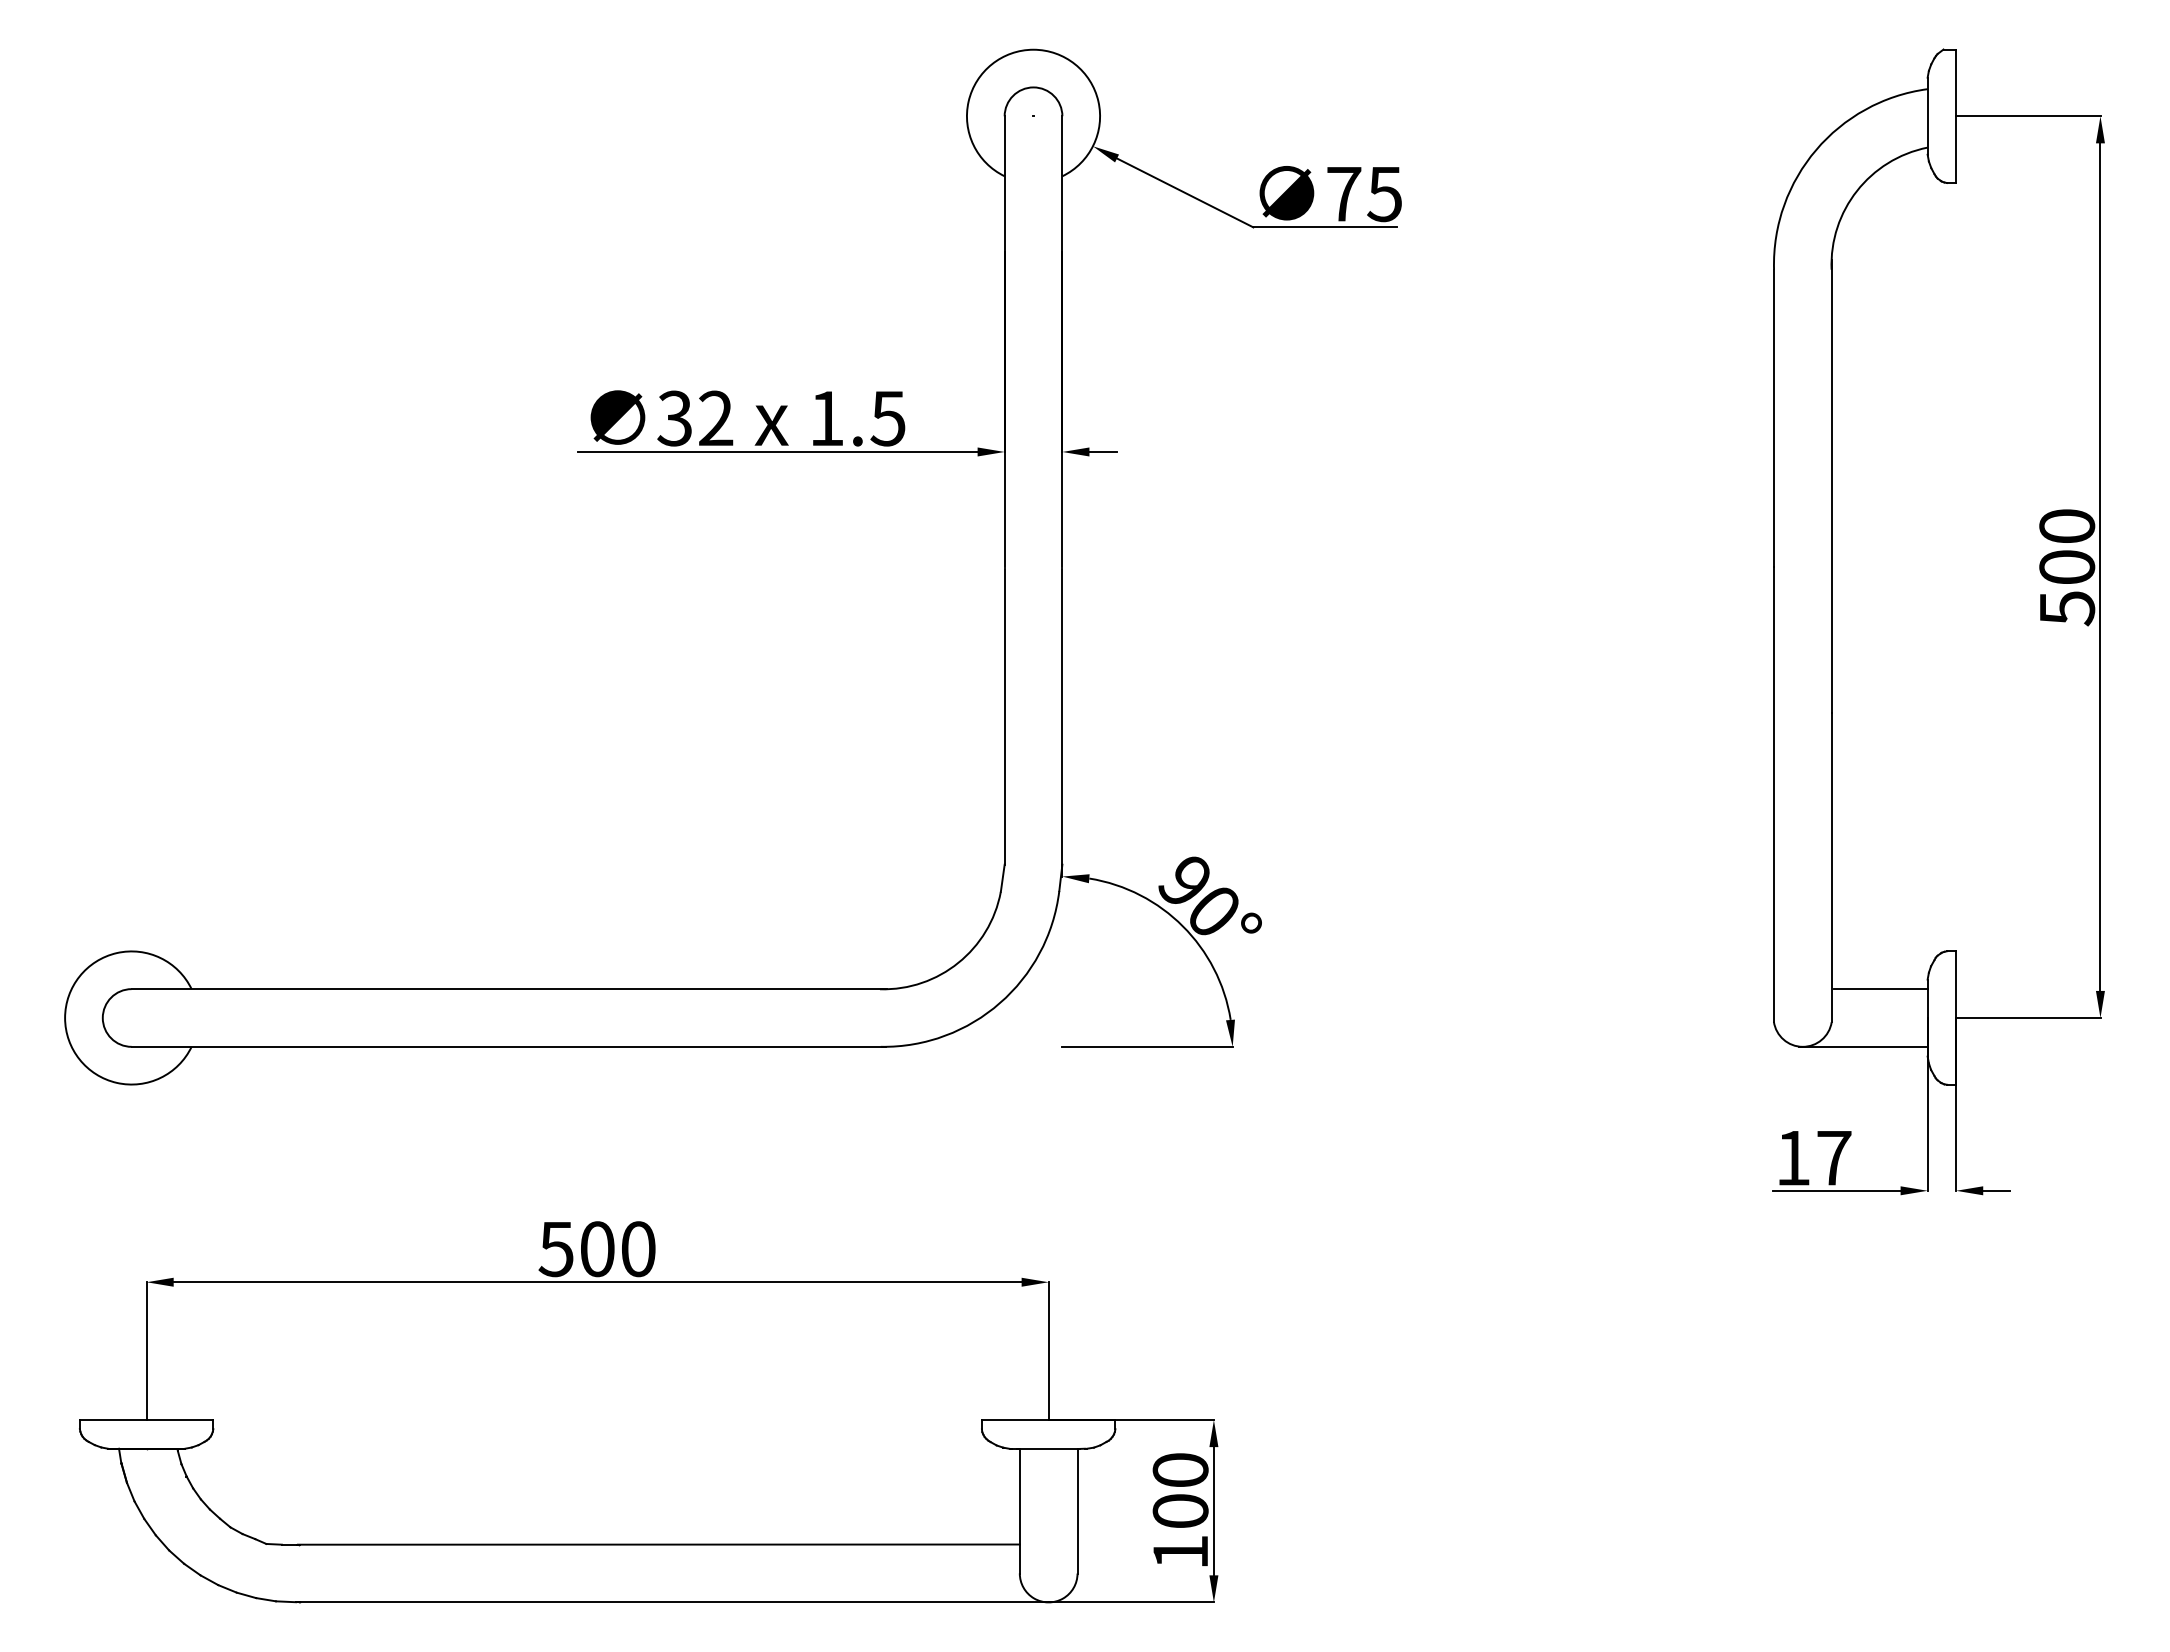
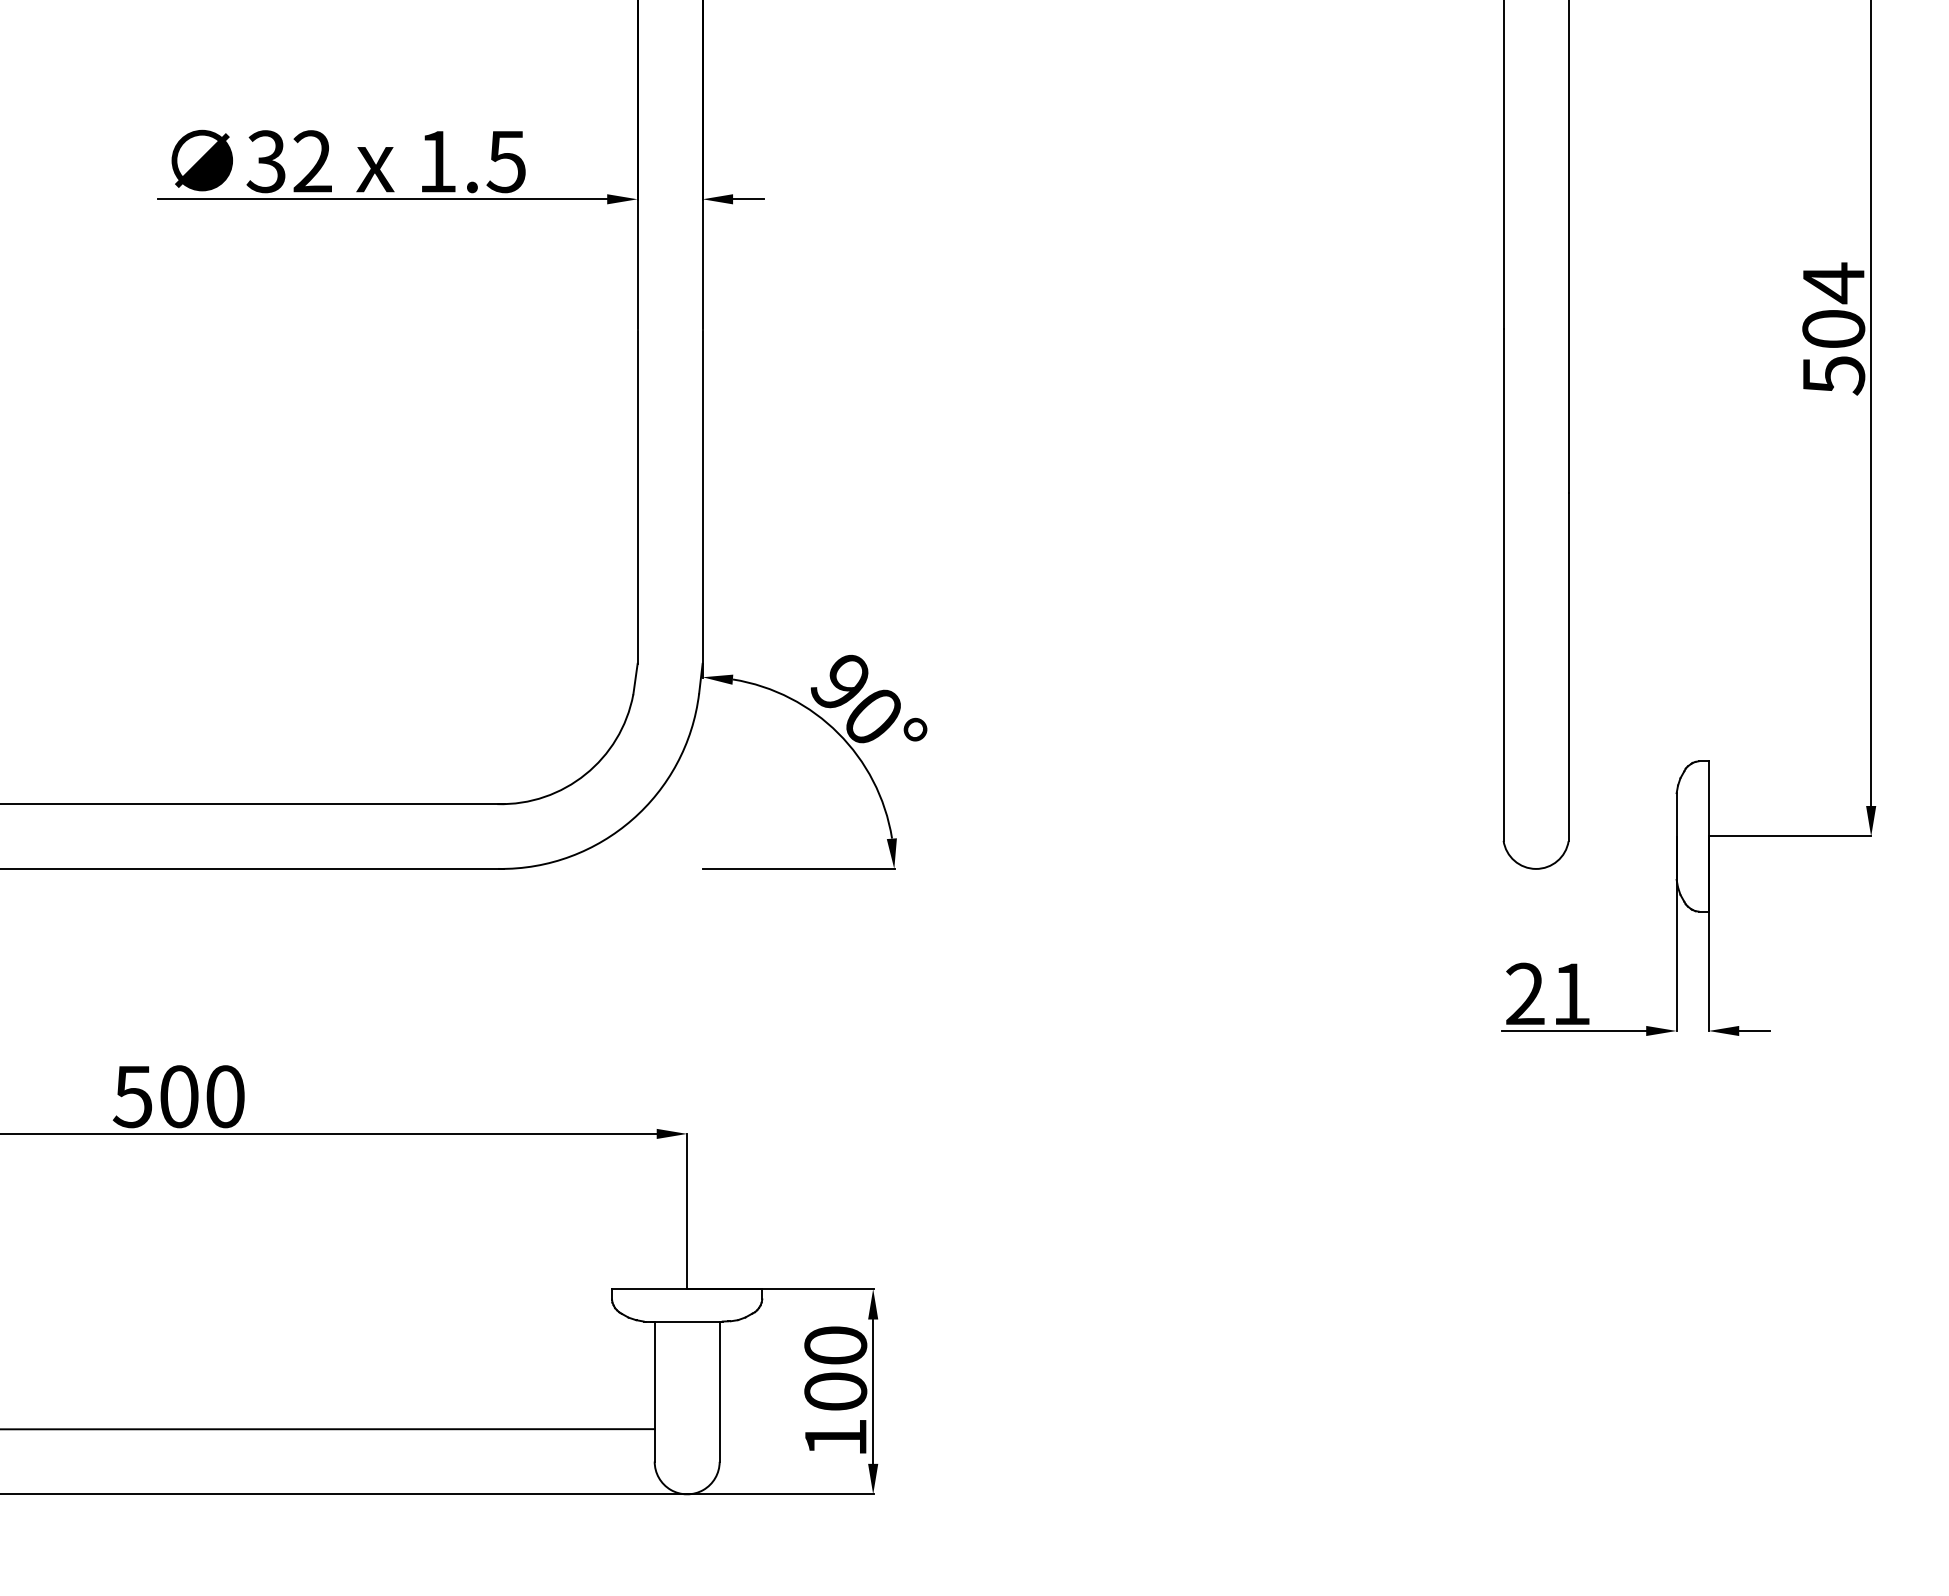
text: (2067, 526) -> (1834, 283), 500 -> 504
line: (1880, 988) -> (1623, 803), removed
line: (1863, 1046) -> (1604, 868), removed
text: (1813, 1157) -> (1548, 993), 17 -> 21

